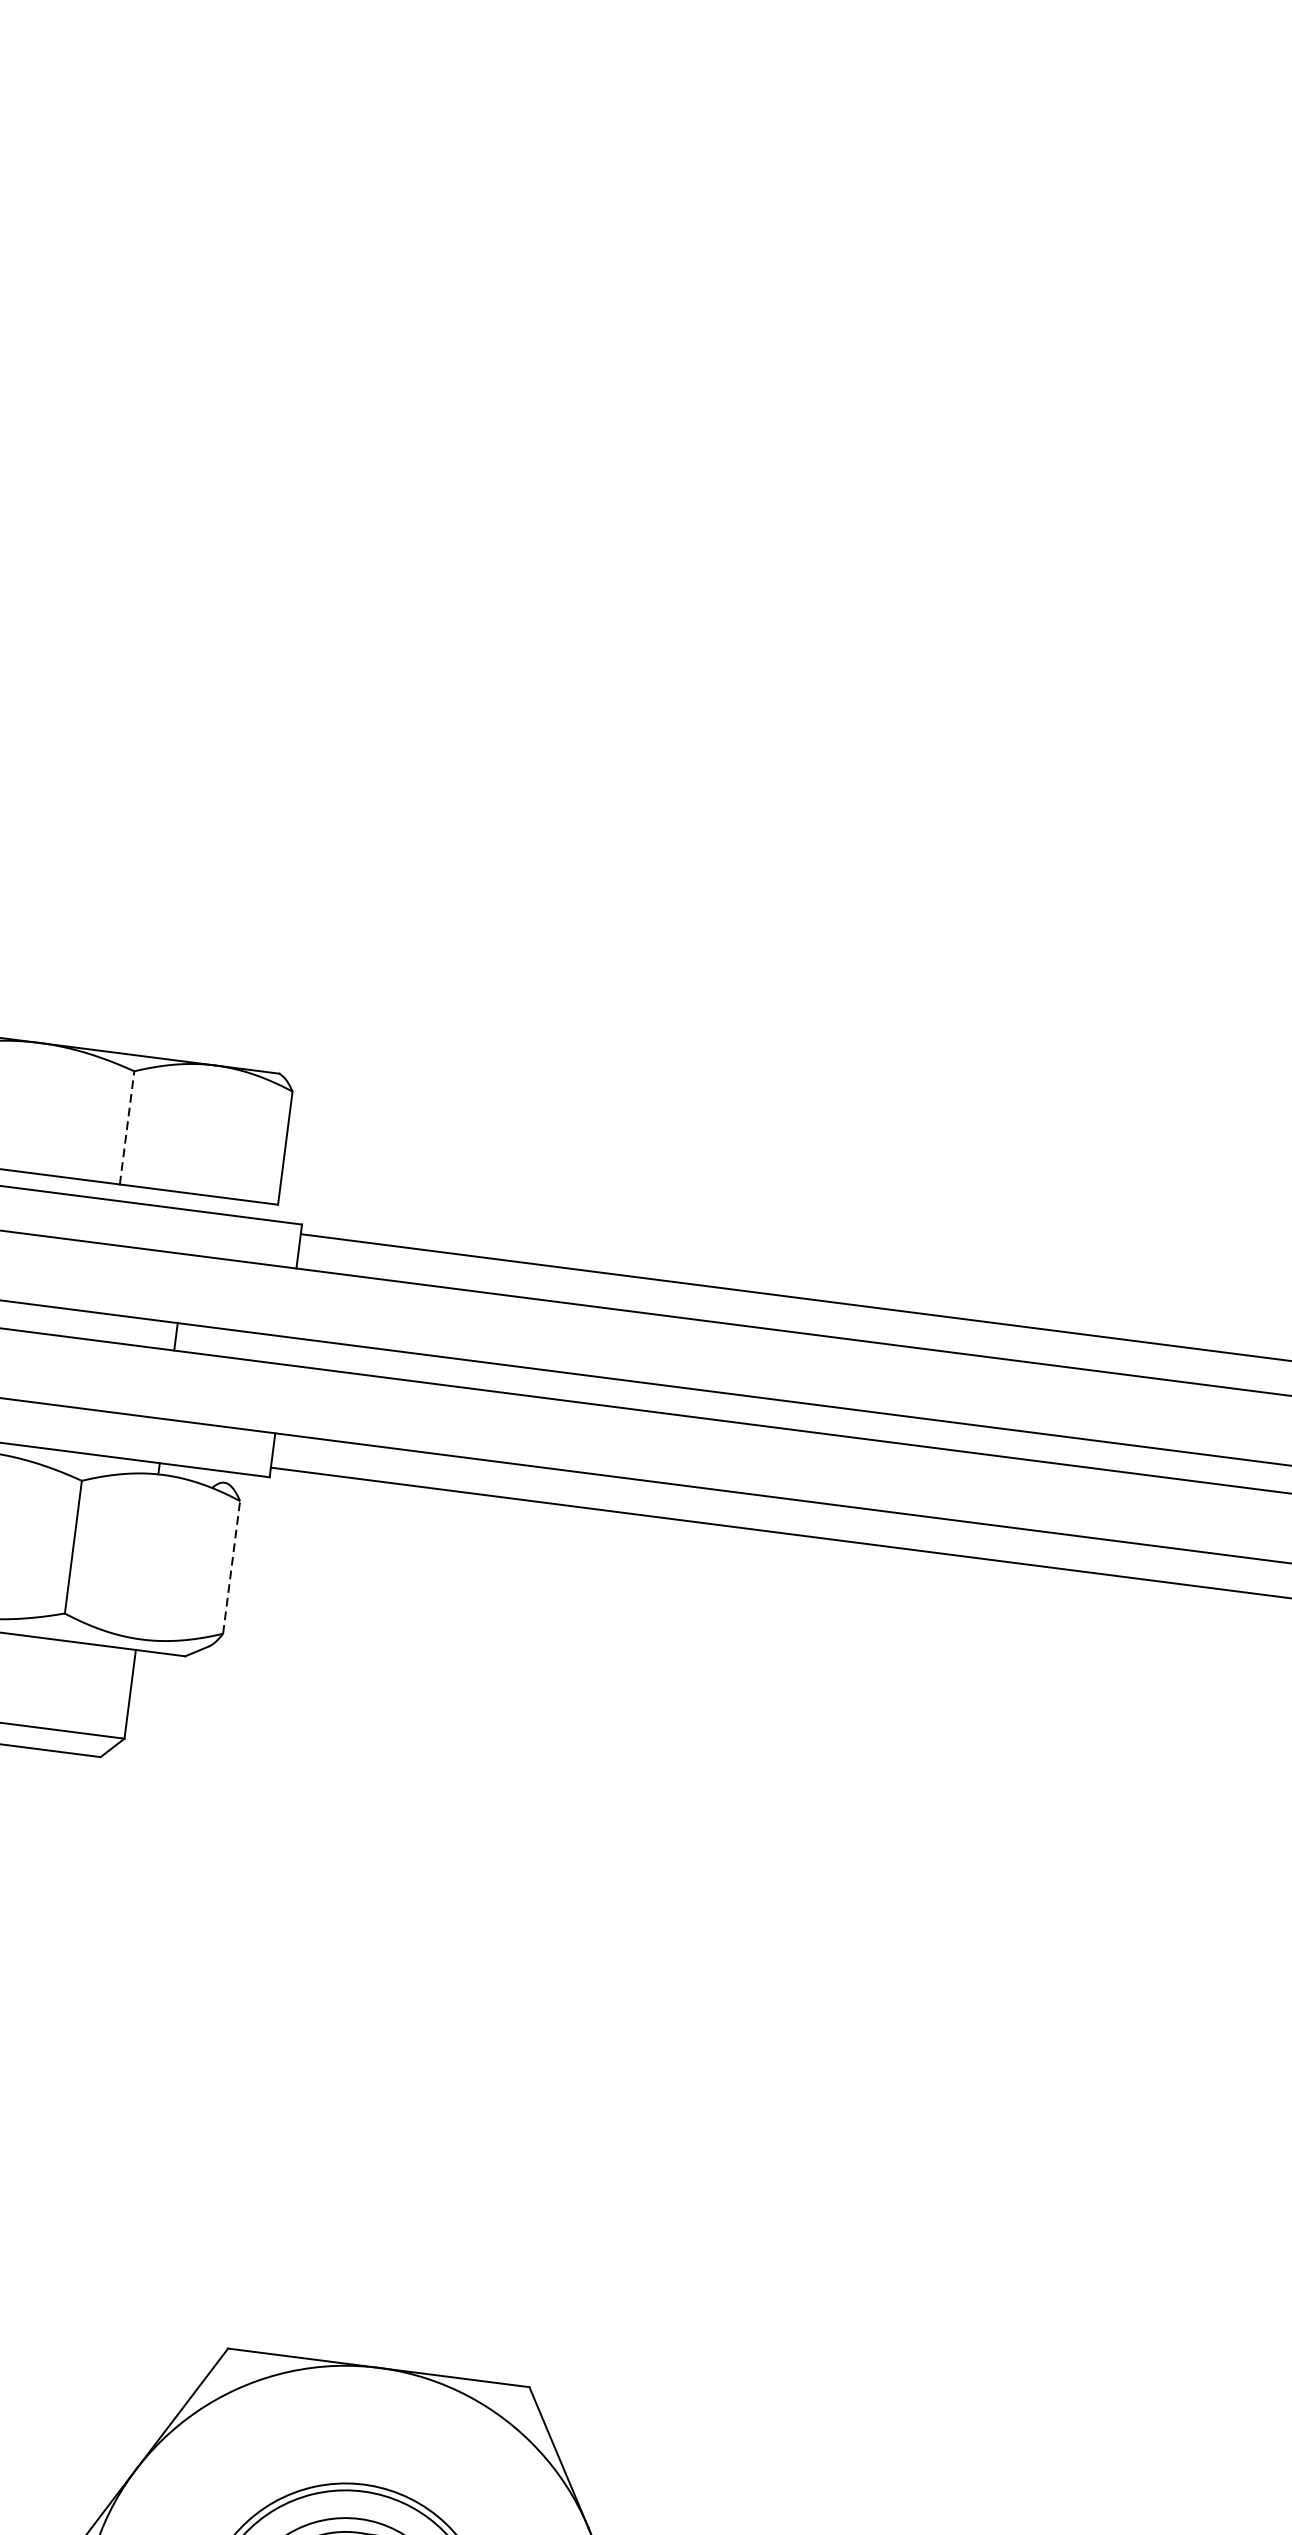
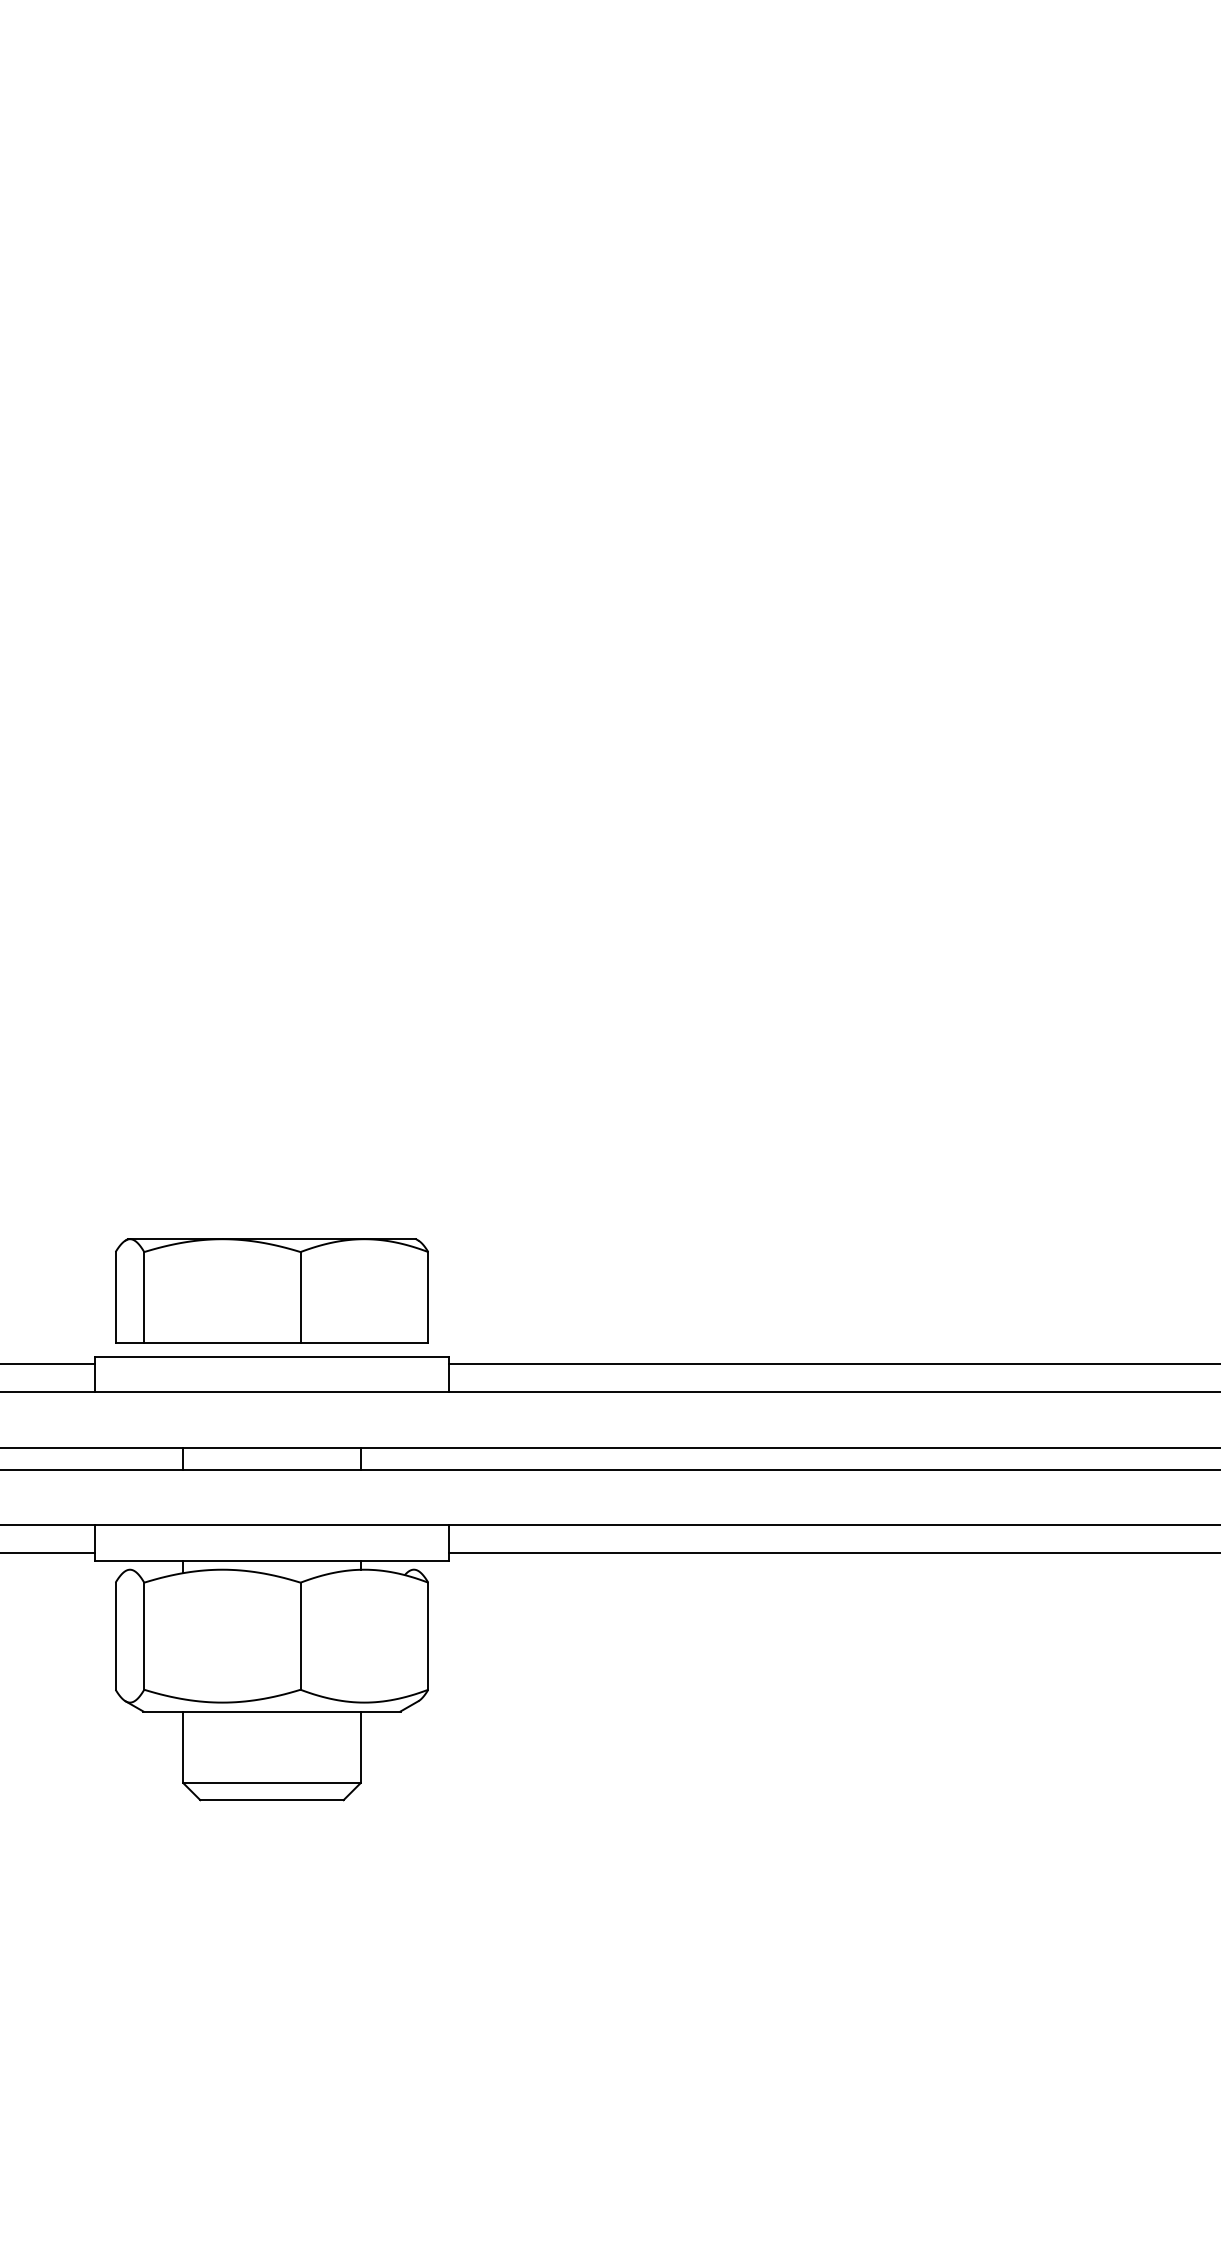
line: (127, 1127) -> (300, 1297), dashed -> solid
line: (231, 1567) -> (428, 1636), dashed -> solid

